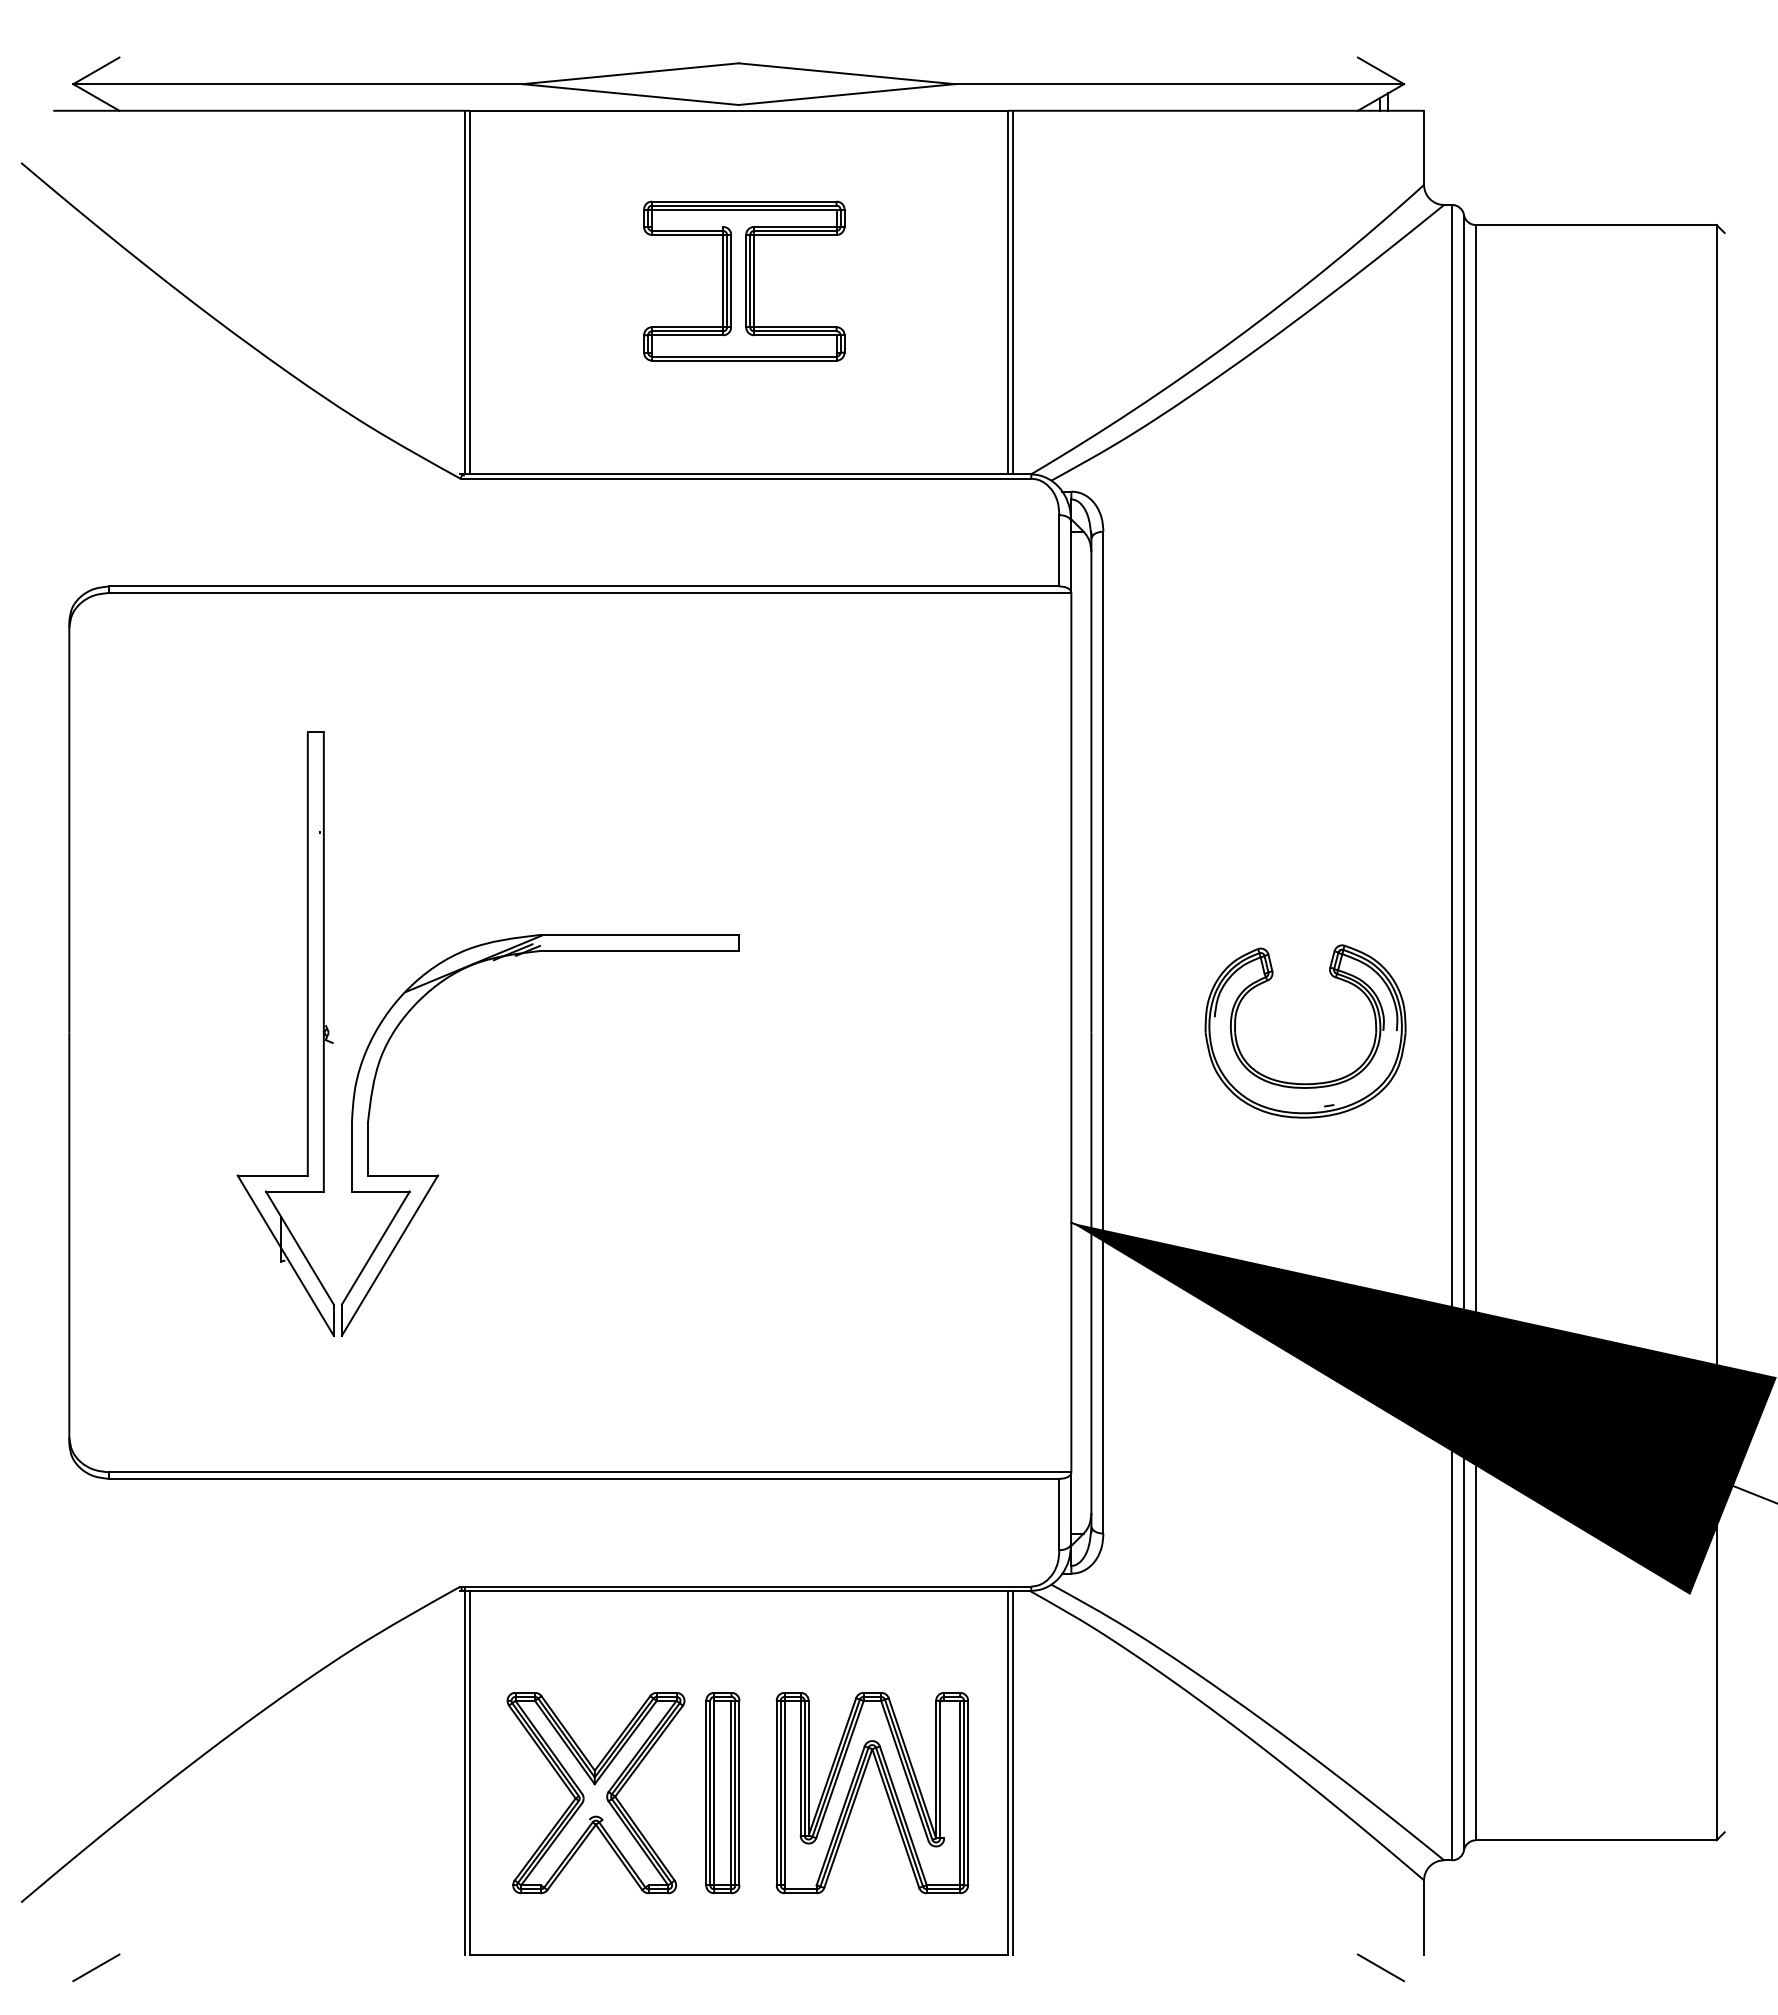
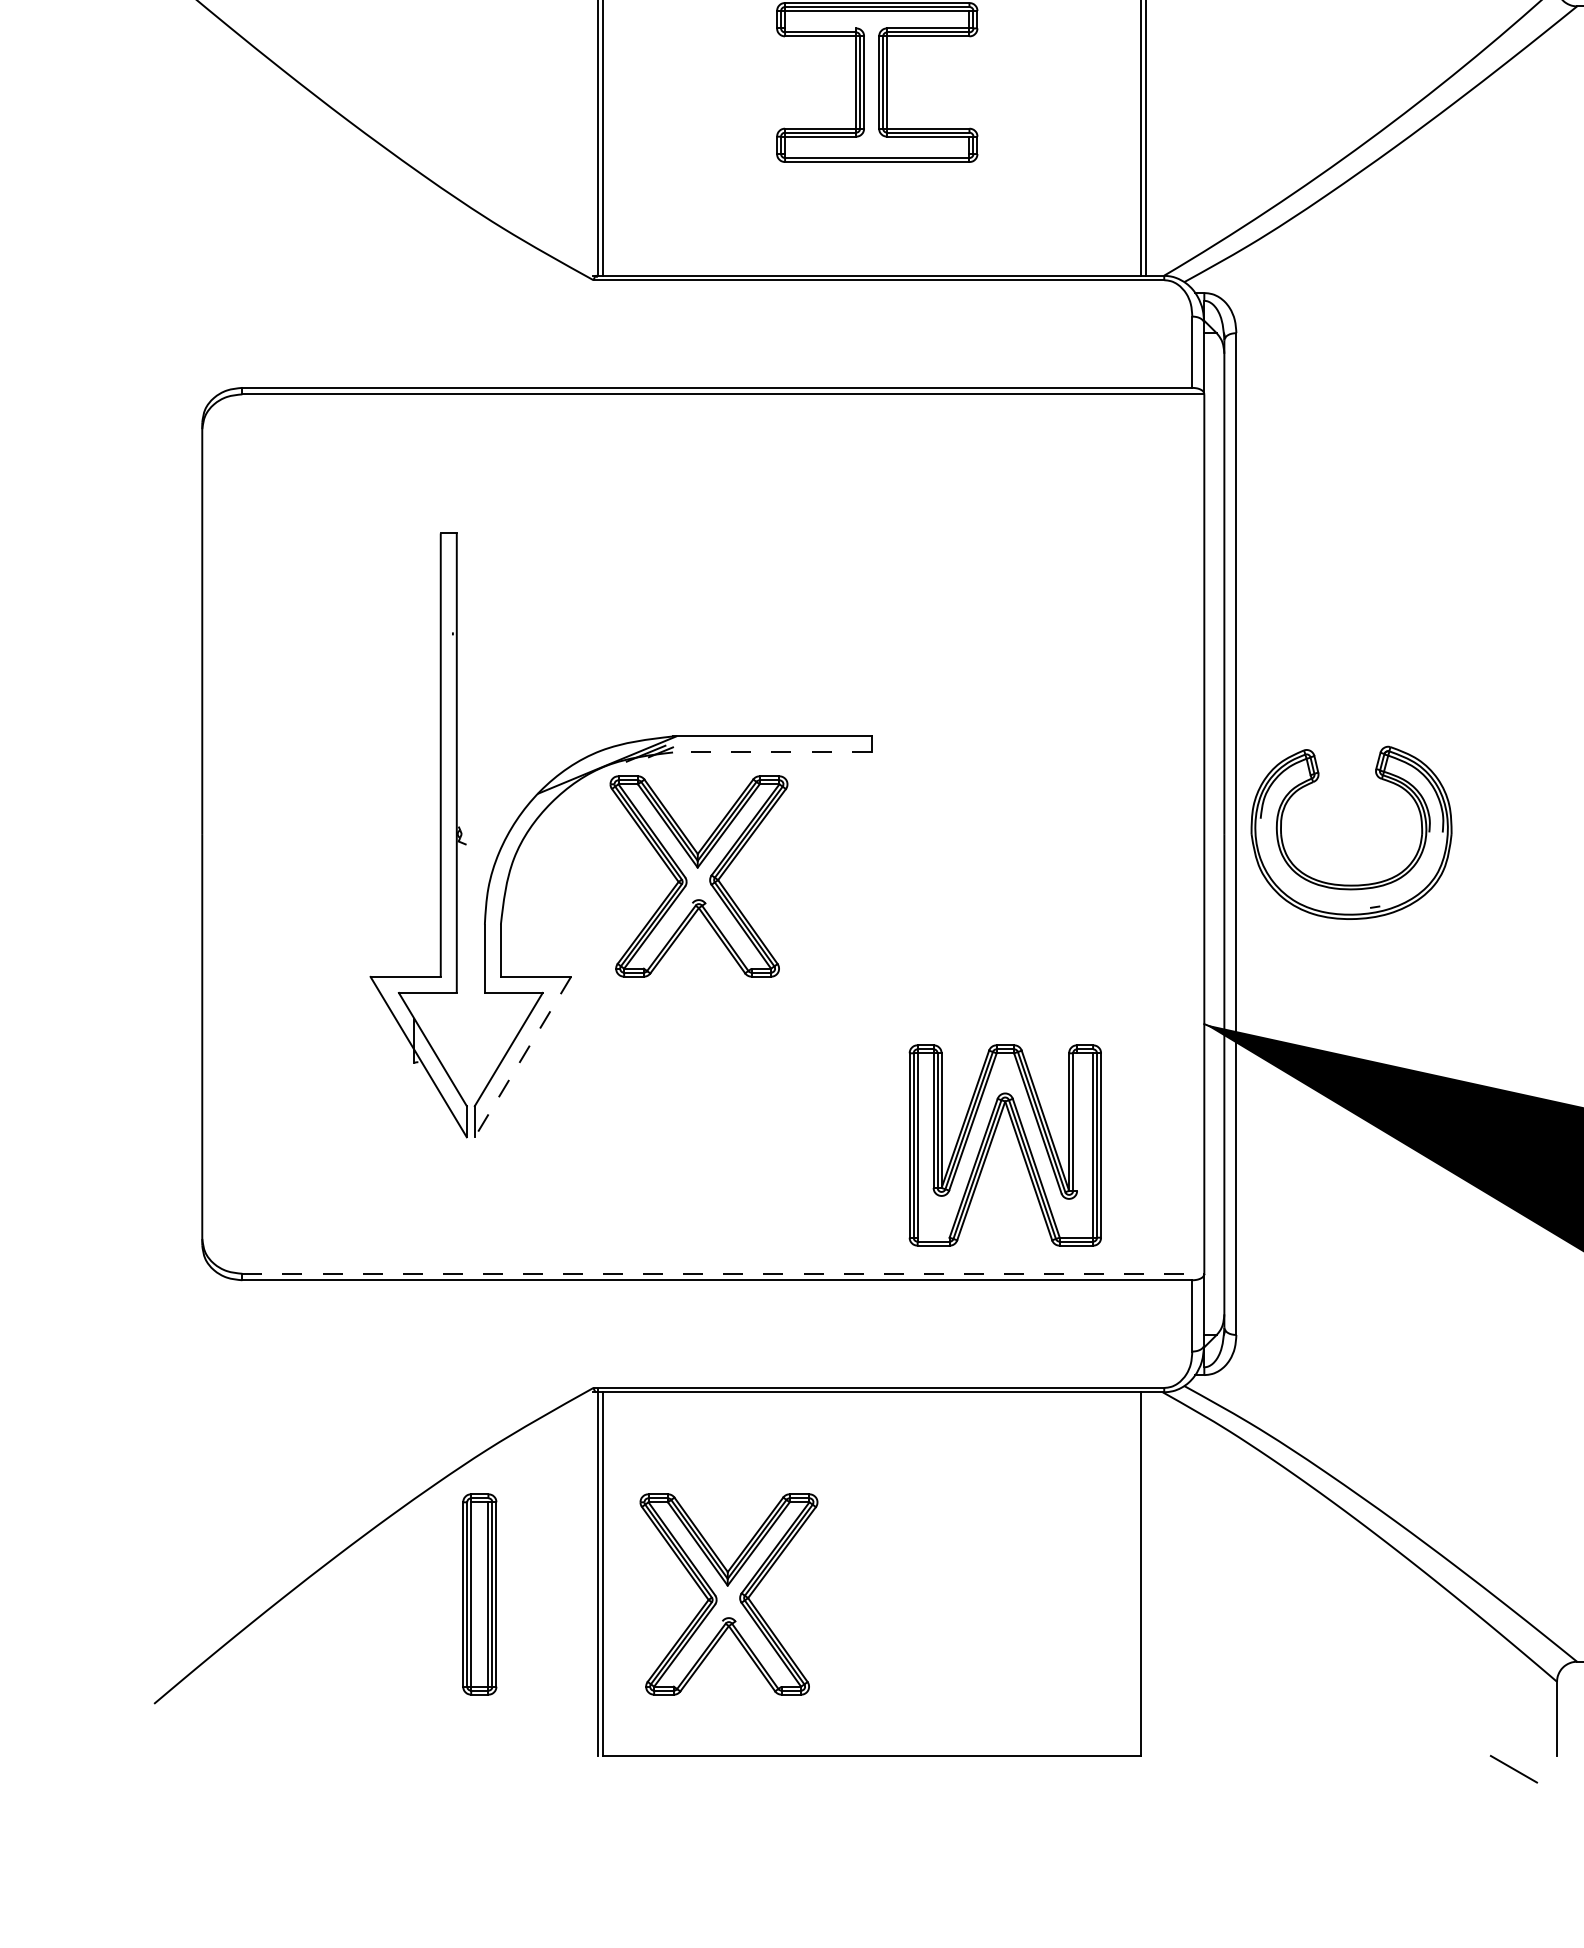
line: (638, 951) -> (771, 752), solid -> dashed
part: (565, 1075) -> (698, 876), added
part: (1295, 1082) -> (1341, 883), moved
line: (389, 1256) -> (522, 1057), solid -> dashed
line: (590, 1472) -> (723, 1273), solid -> dashed
line: (1012, 1772) -> (1145, 1573), removed
part: (859, 1789) -> (992, 1141), moved
part: (722, 1793) -> (479, 1594), moved
line: (96, 1967) -> (229, 1768), removed

